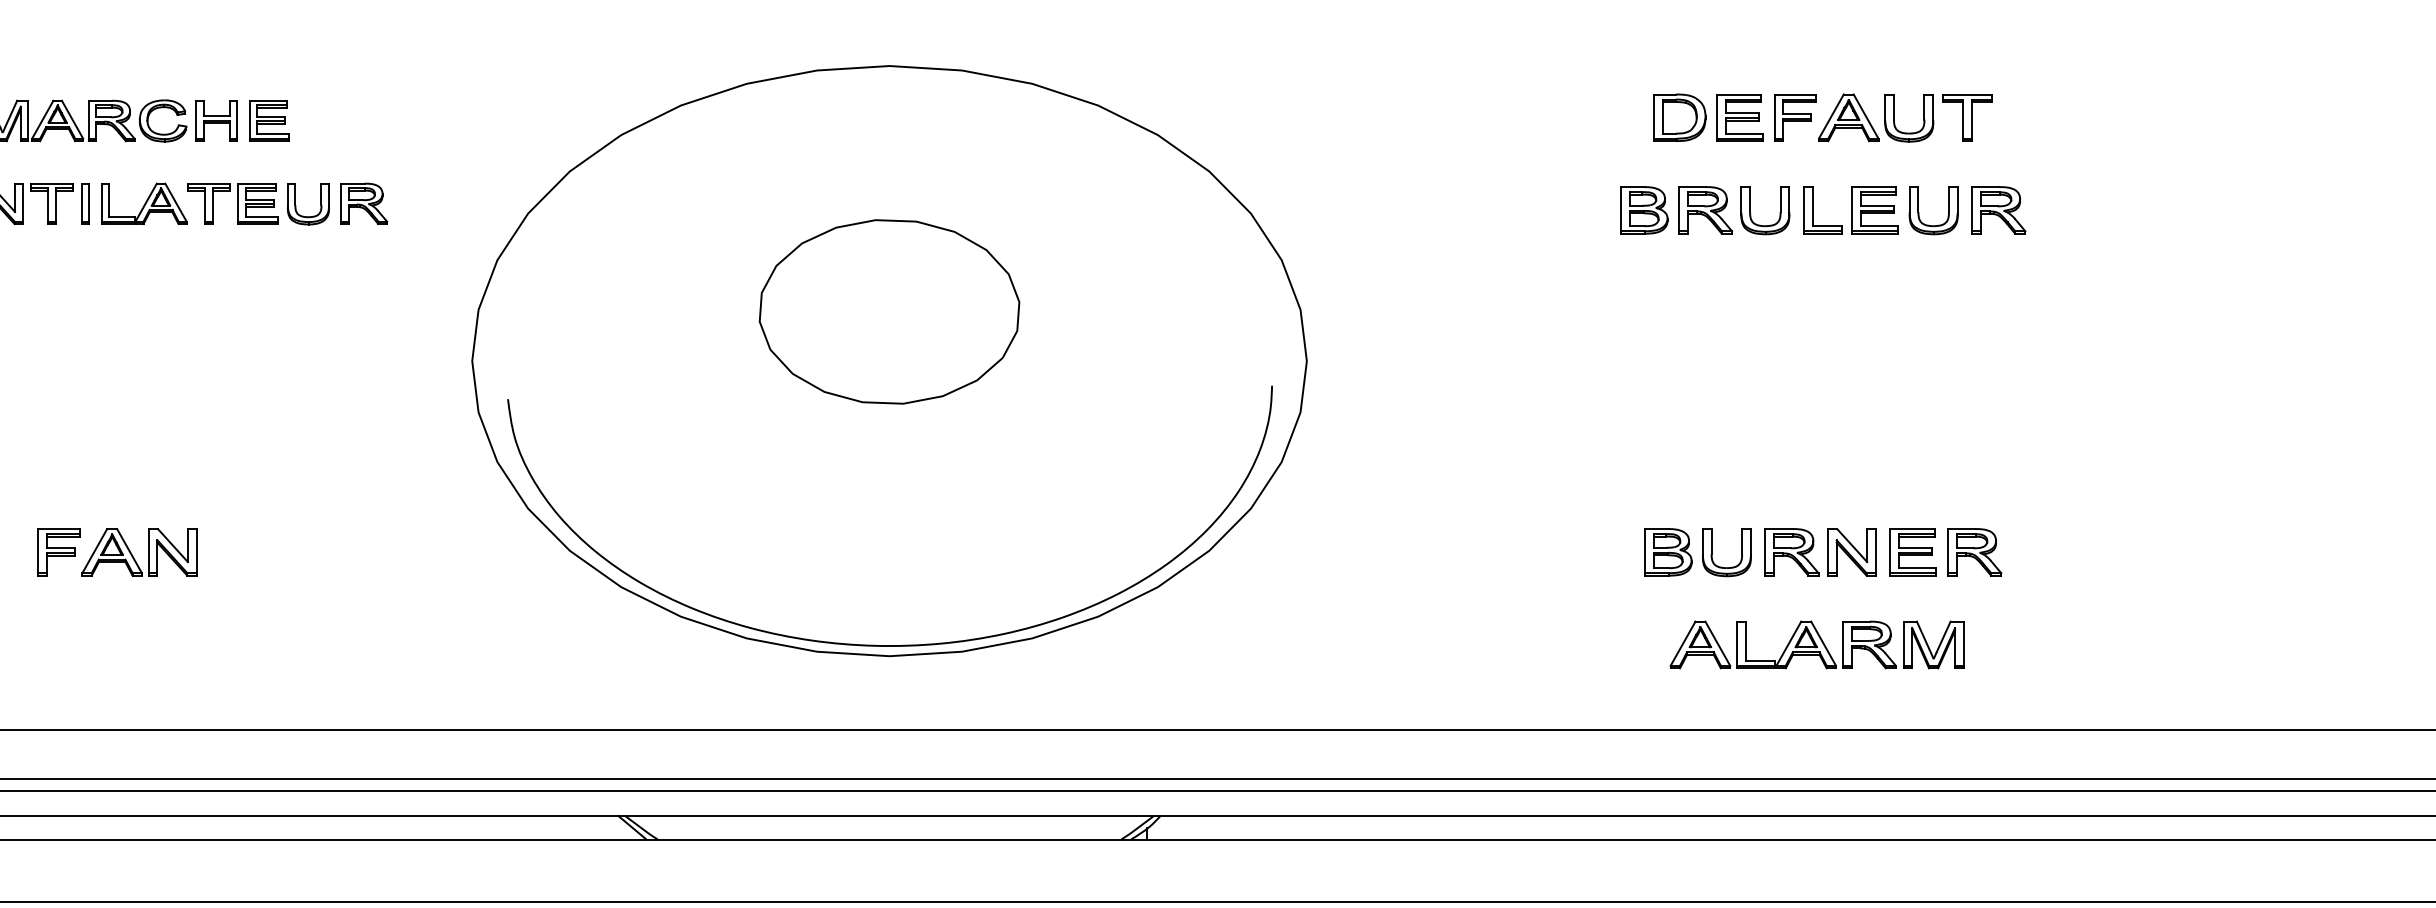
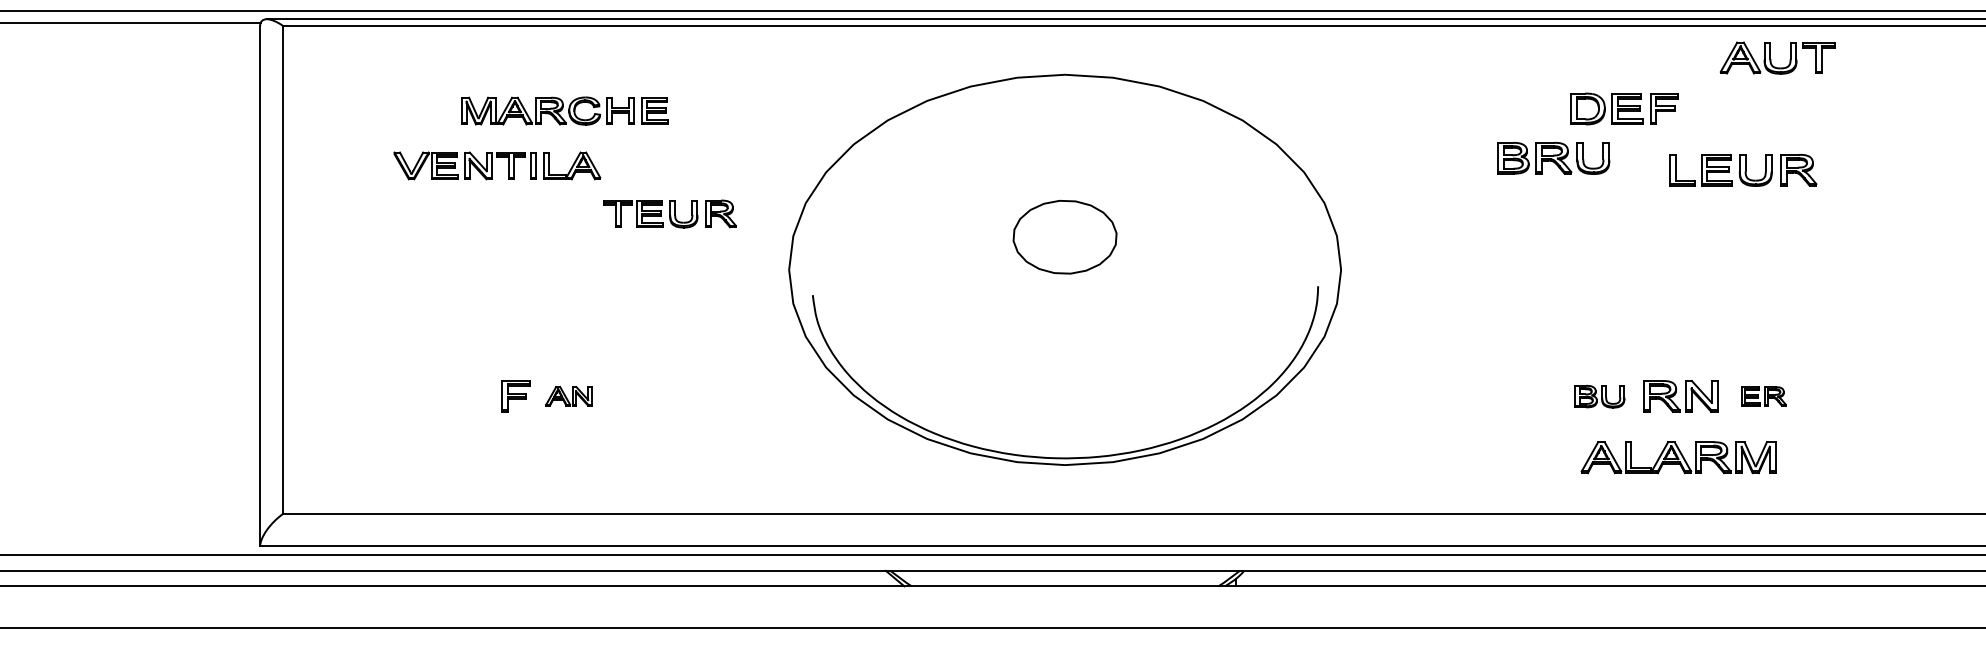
part: (1895, 120) -> (1771, 59), moved
part: (286, 203) -> (669, 213), moved
part: (1705, 210) -> (1553, 158), moved
part: (888, 310) -> (1064, 236), size x0.6
part: (138, 550) -> (568, 395), size x0.6
part: (1697, 552) -> (1599, 396), size x0.7
part: (1945, 552) -> (1763, 396), size x0.6

